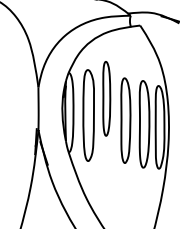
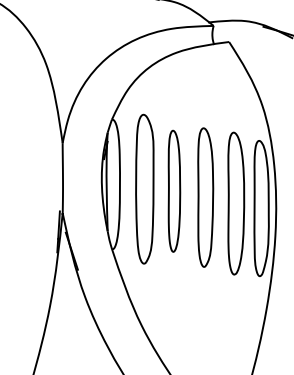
part: (106, 98) -> (173, 190), moved

